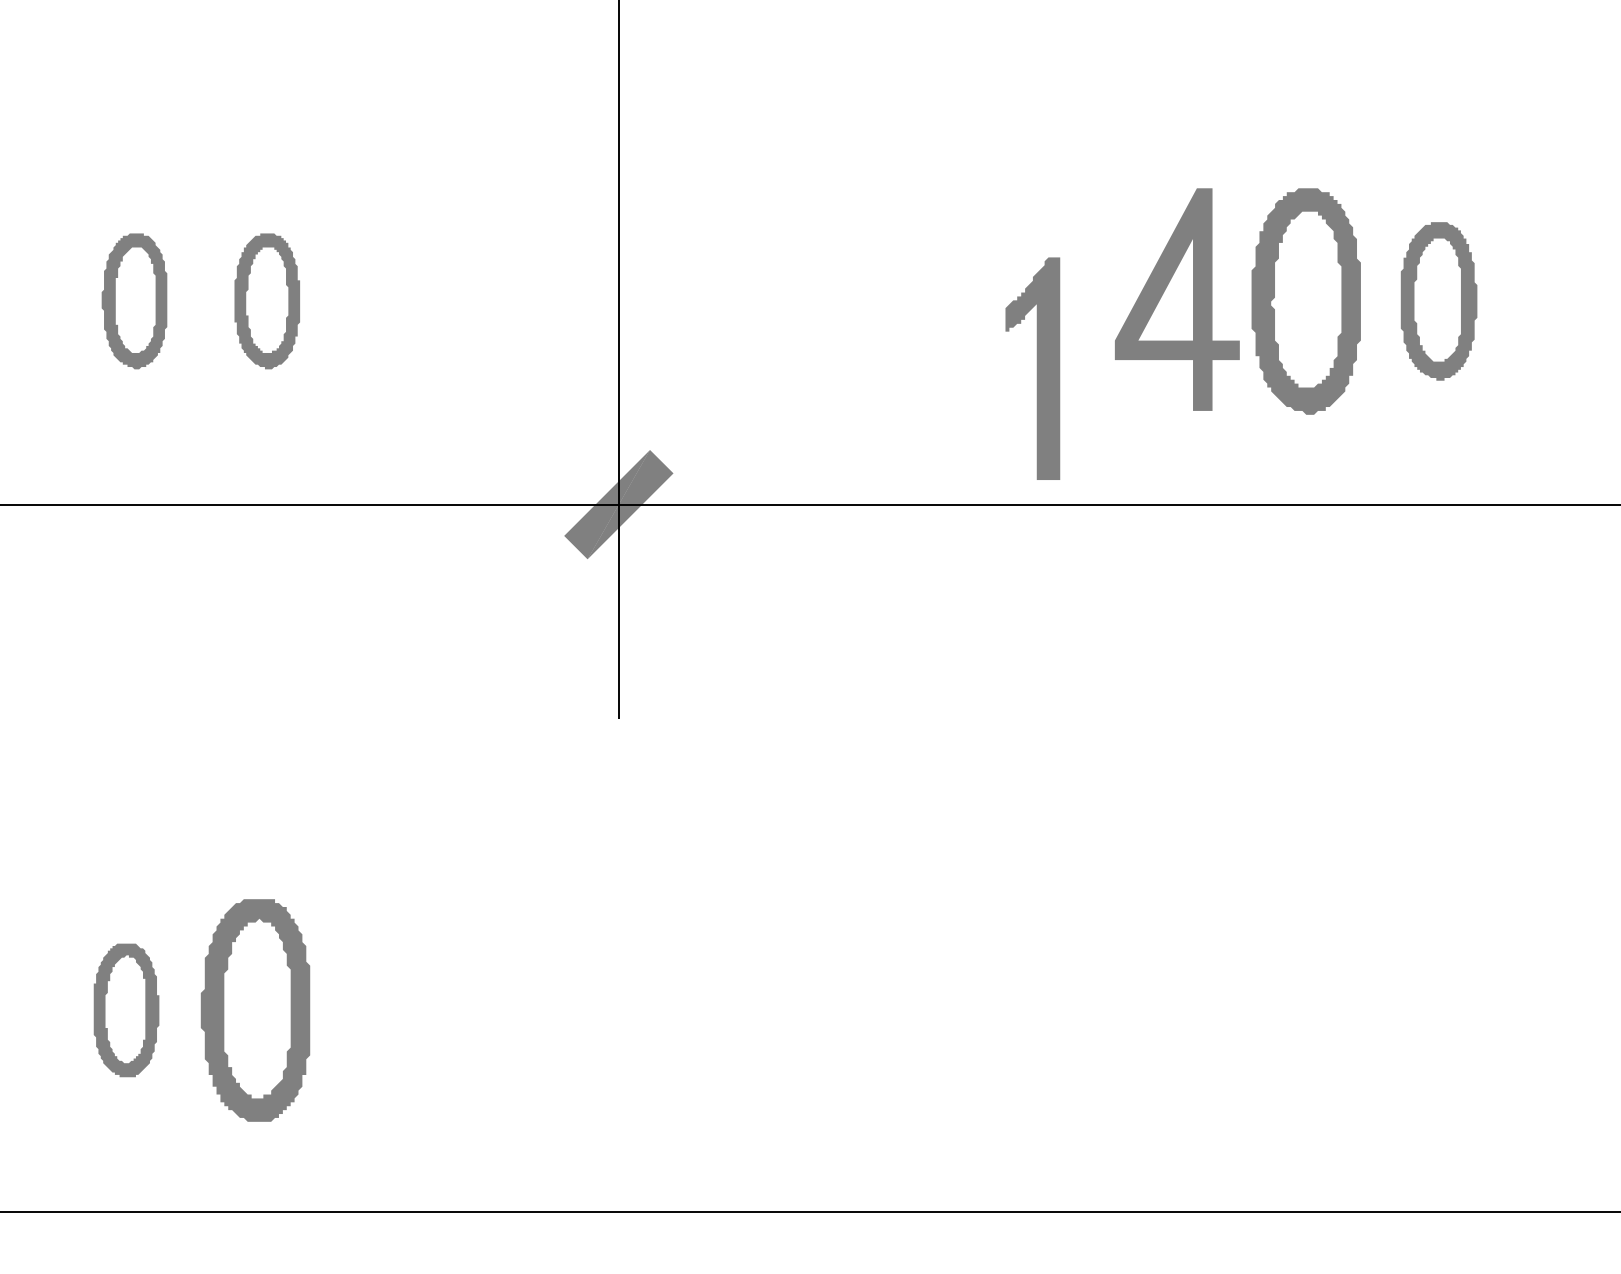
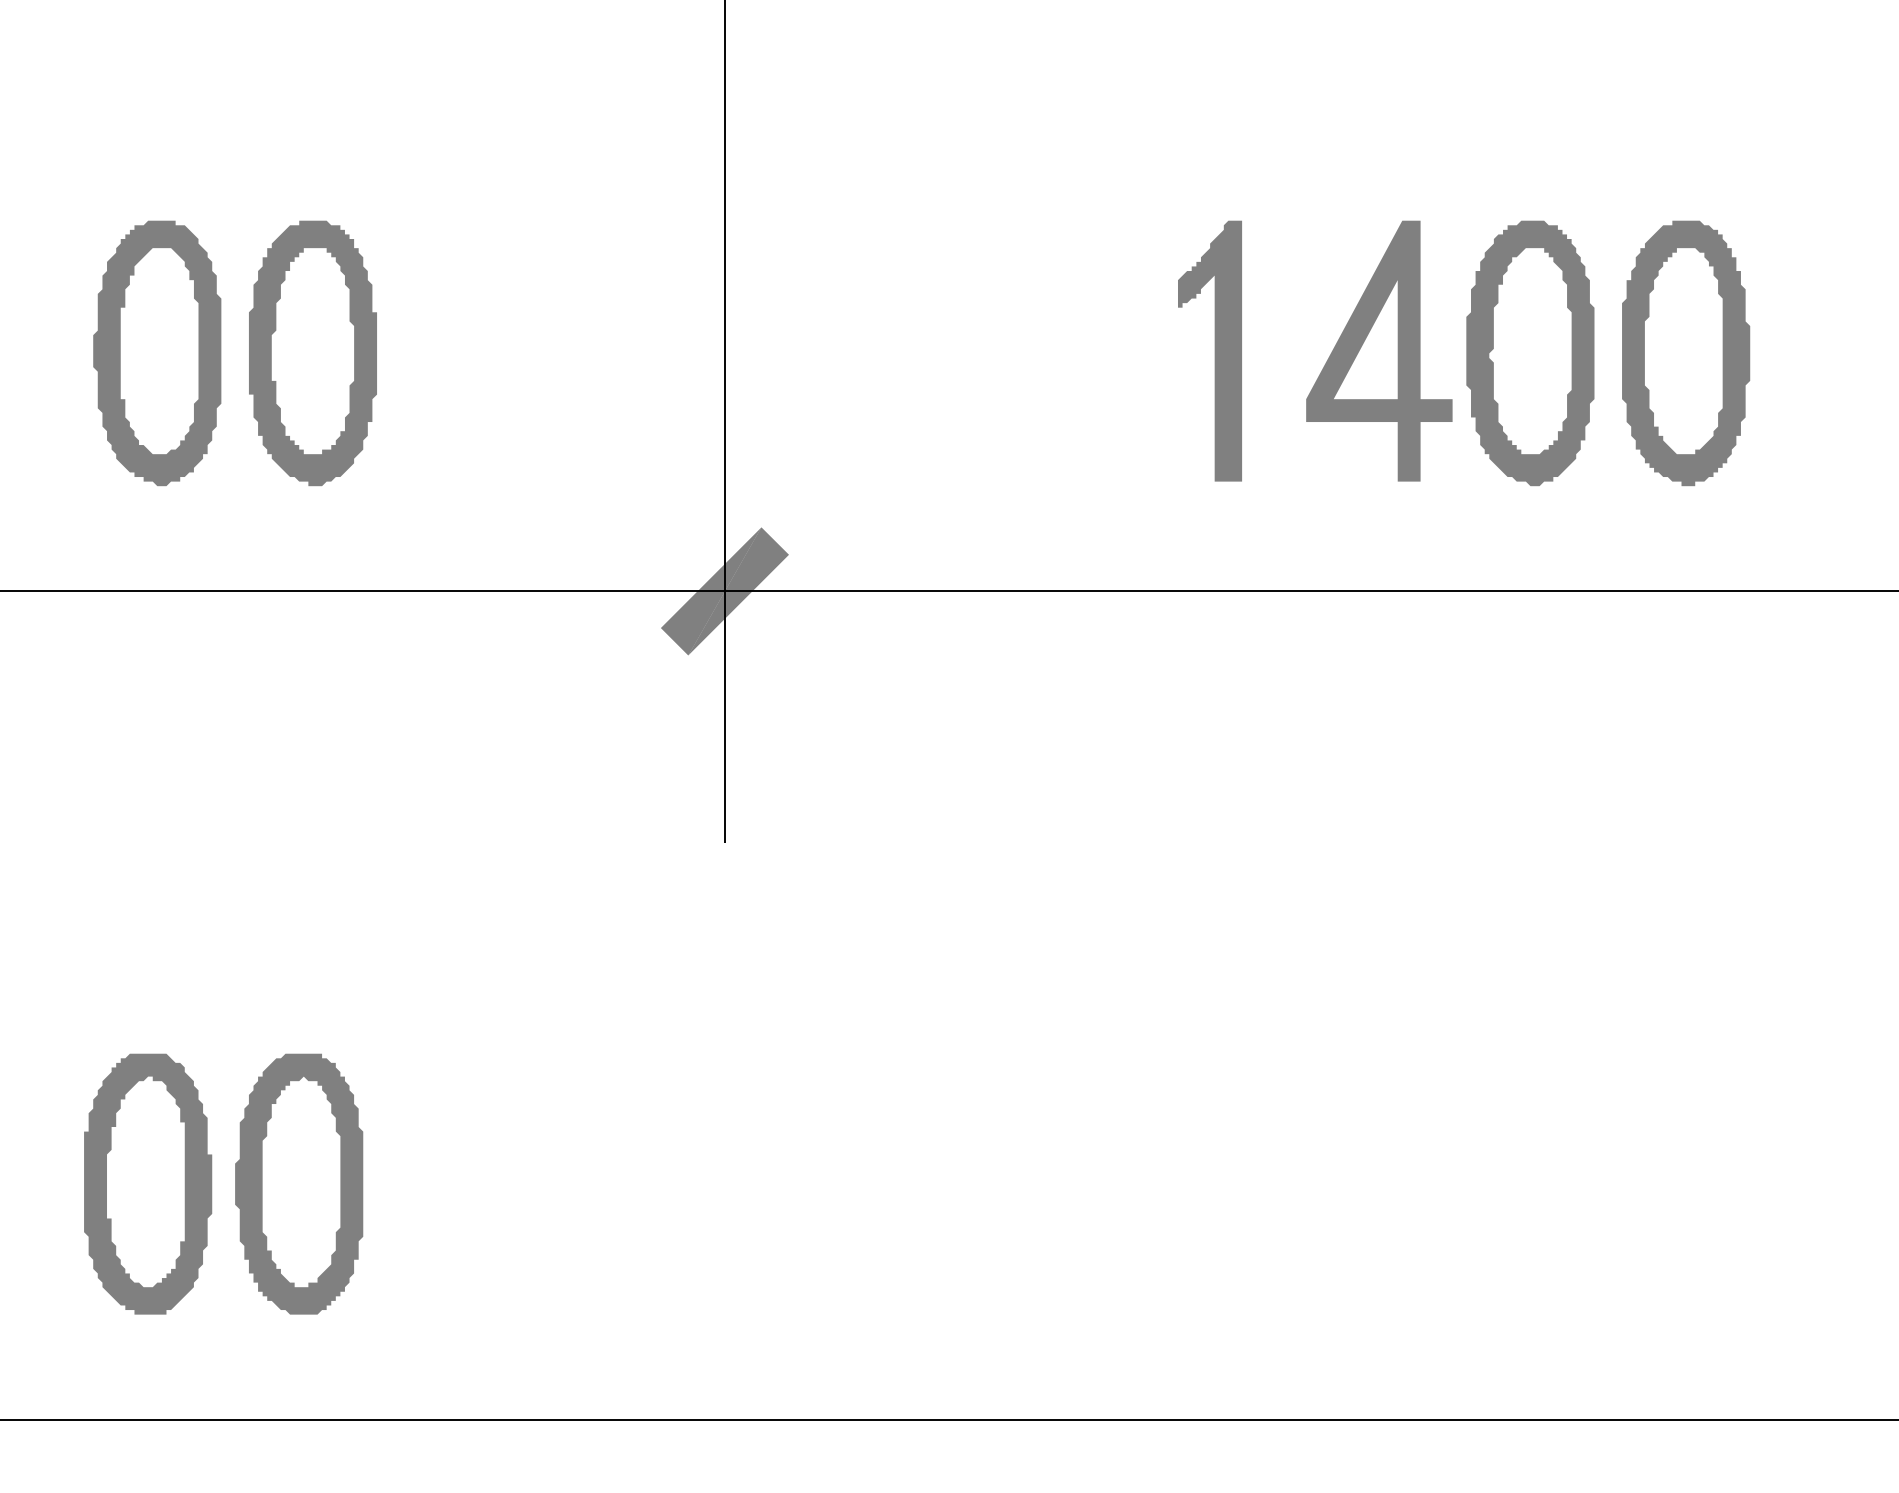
part: (134, 300) -> (157, 352), size x1.67
part: (266, 300) -> (312, 352), size x1.67
part: (1438, 300) -> (1685, 352), size x1.43
part: (1032, 368) -> (1209, 350), moved
part: (126, 1009) -> (147, 1183), size x1.67

